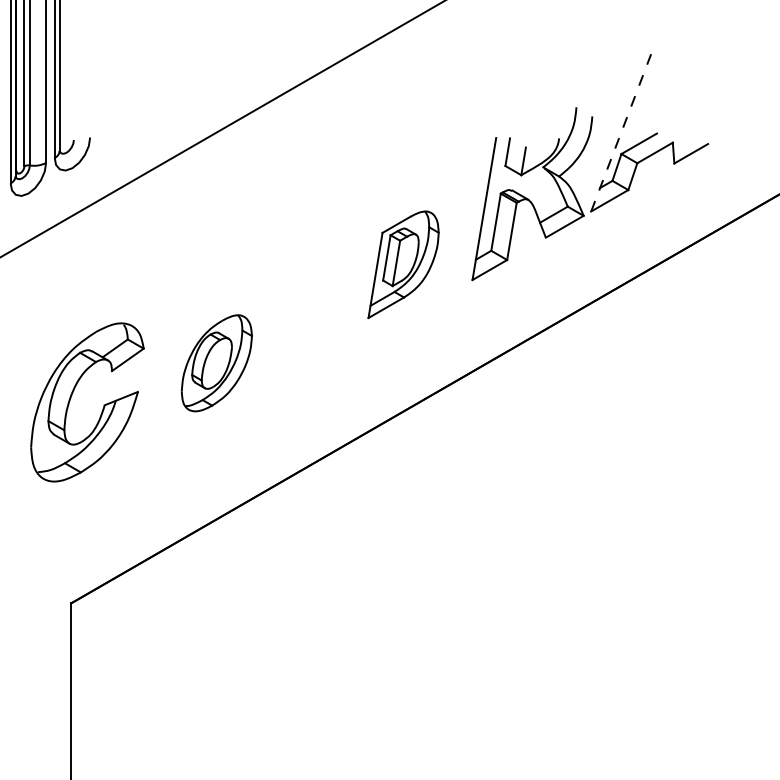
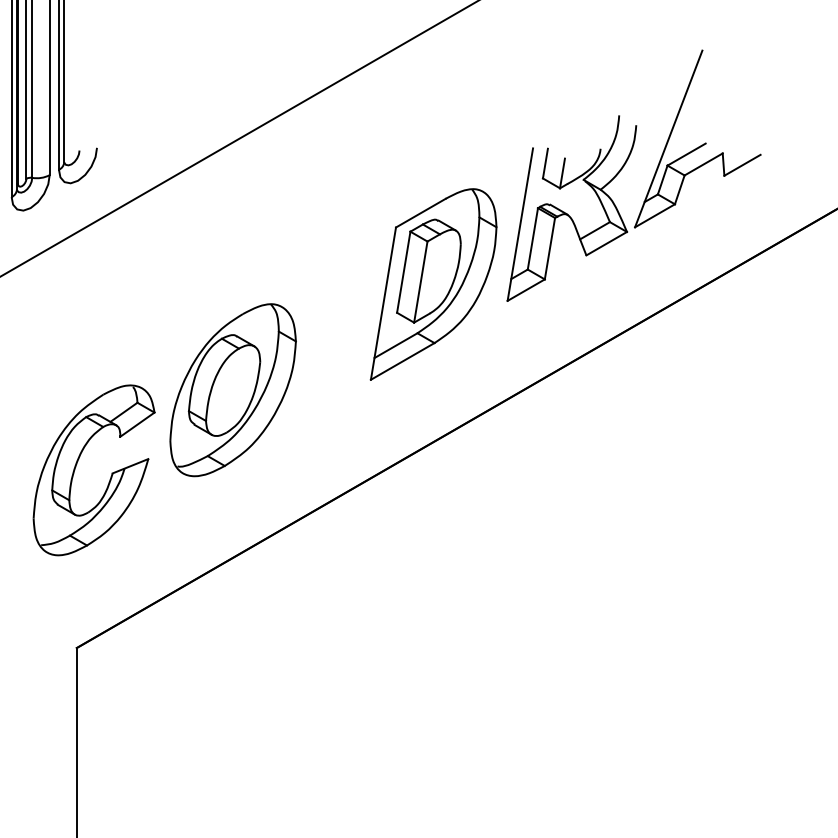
line: (622, 128) -> (668, 138), dashed -> solid
part: (403, 264) -> (433, 284), size x1.67
part: (216, 363) -> (232, 390), size x1.67
part: (71, 396) -> (77, 464), moved

